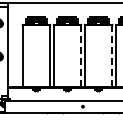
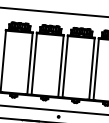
line: (80, 56) -> (60, 66), dashed -> solid
line: (111, 56) -> (91, 69), dashed -> solid

